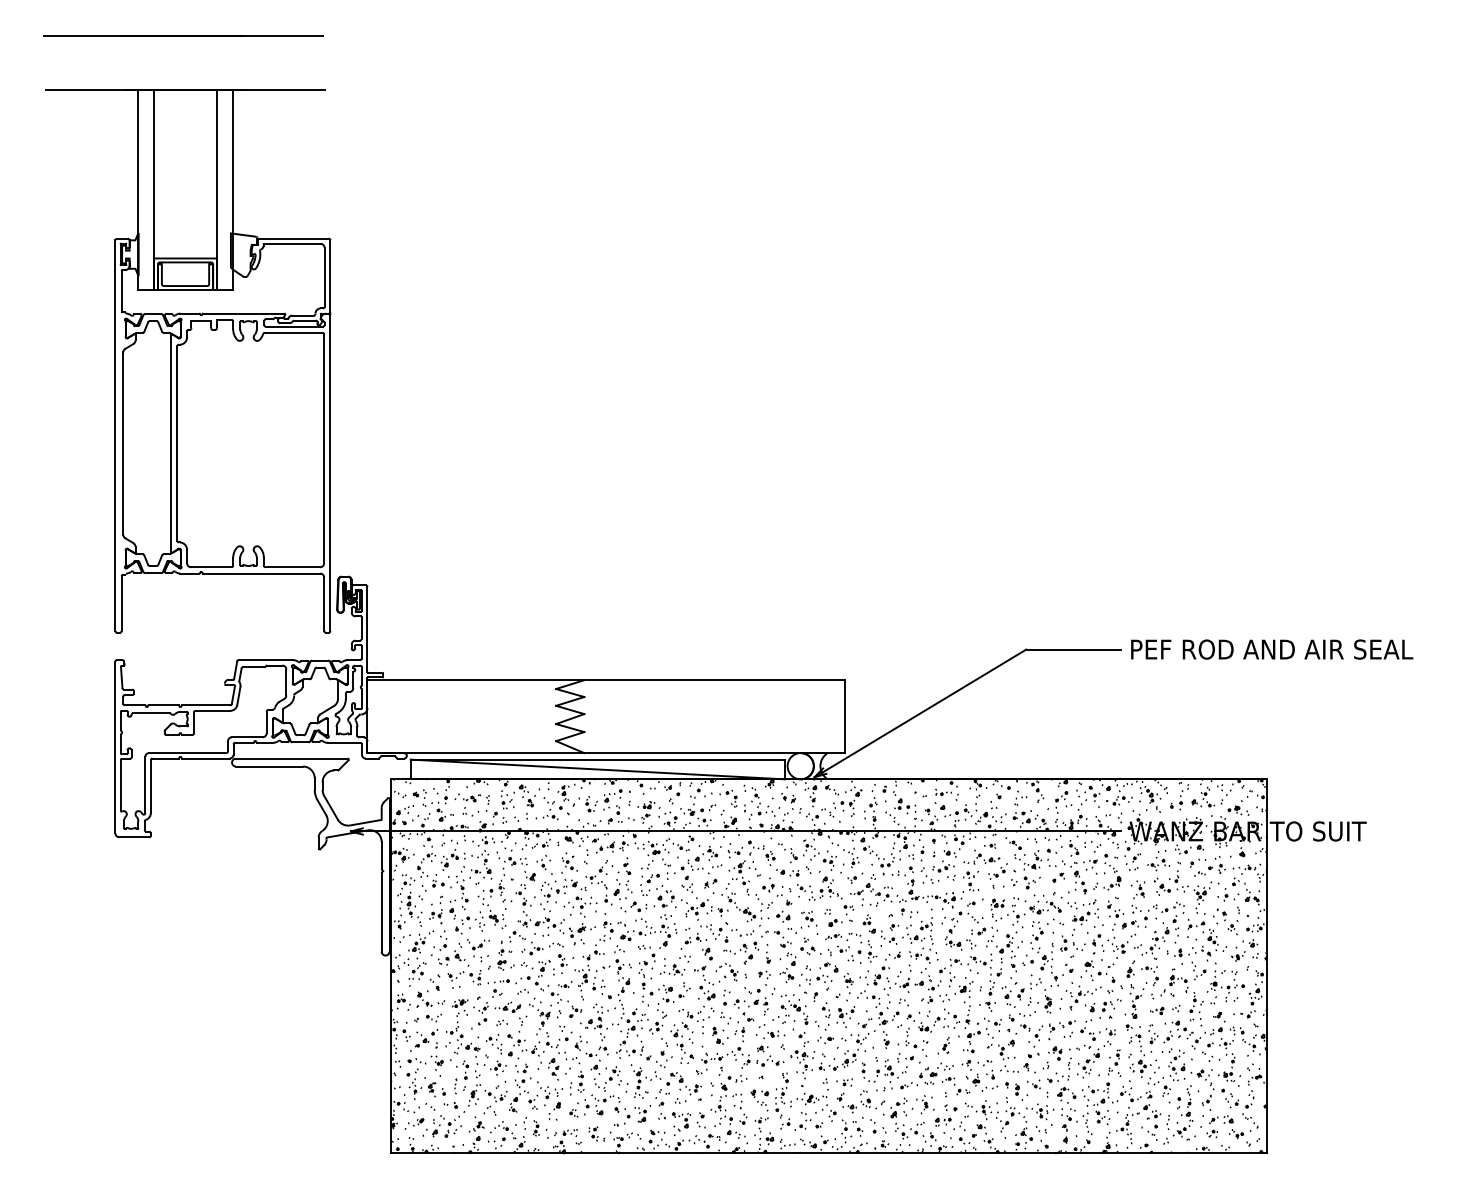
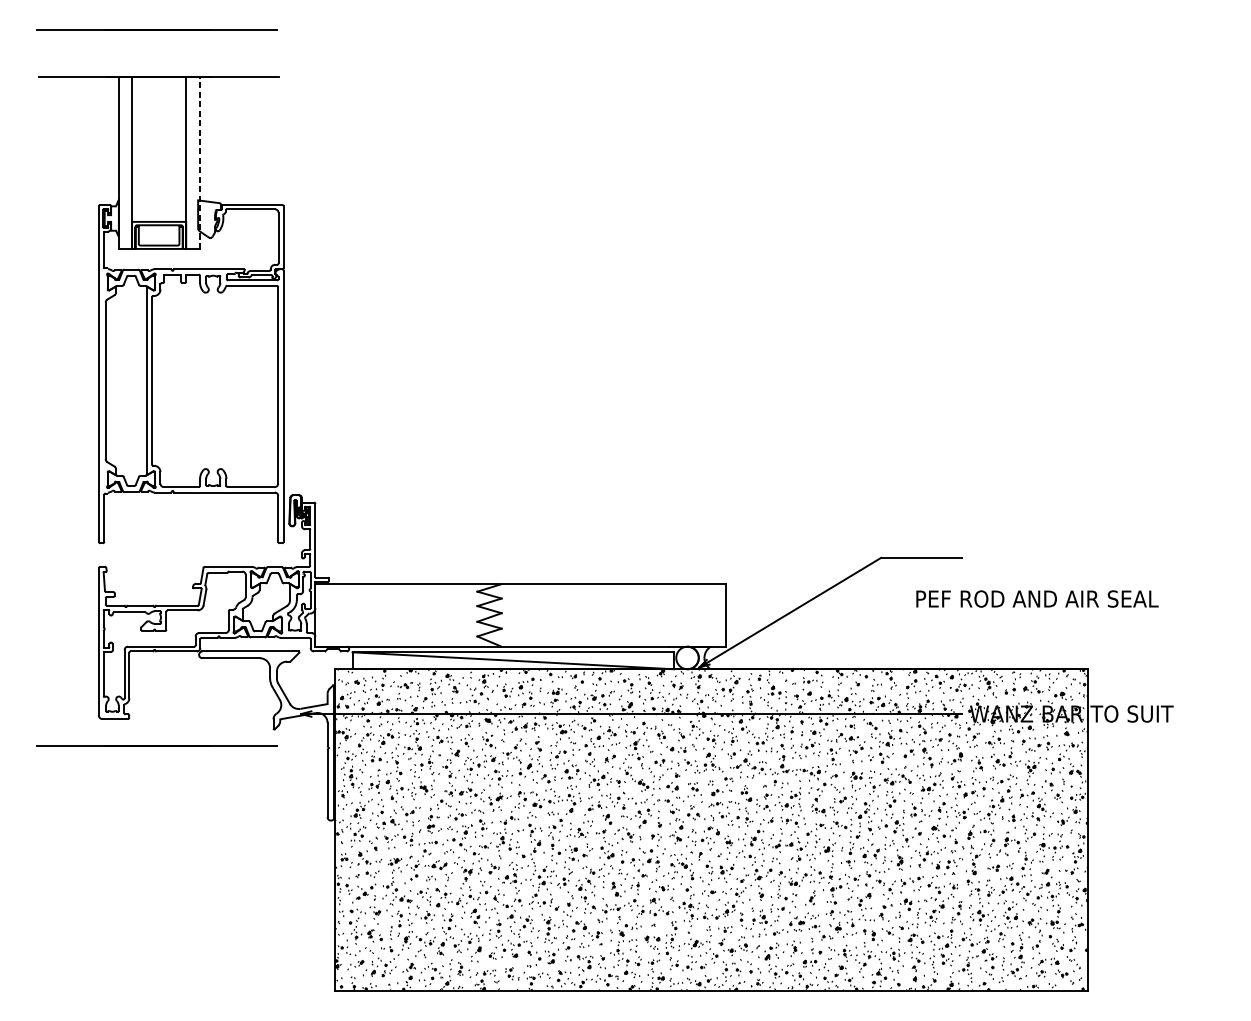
line: (232, 189) -> (199, 162), solid -> dashed
text: (1272, 649) -> (1037, 598), moved
line: (183, 868) -> (157, 745), added

